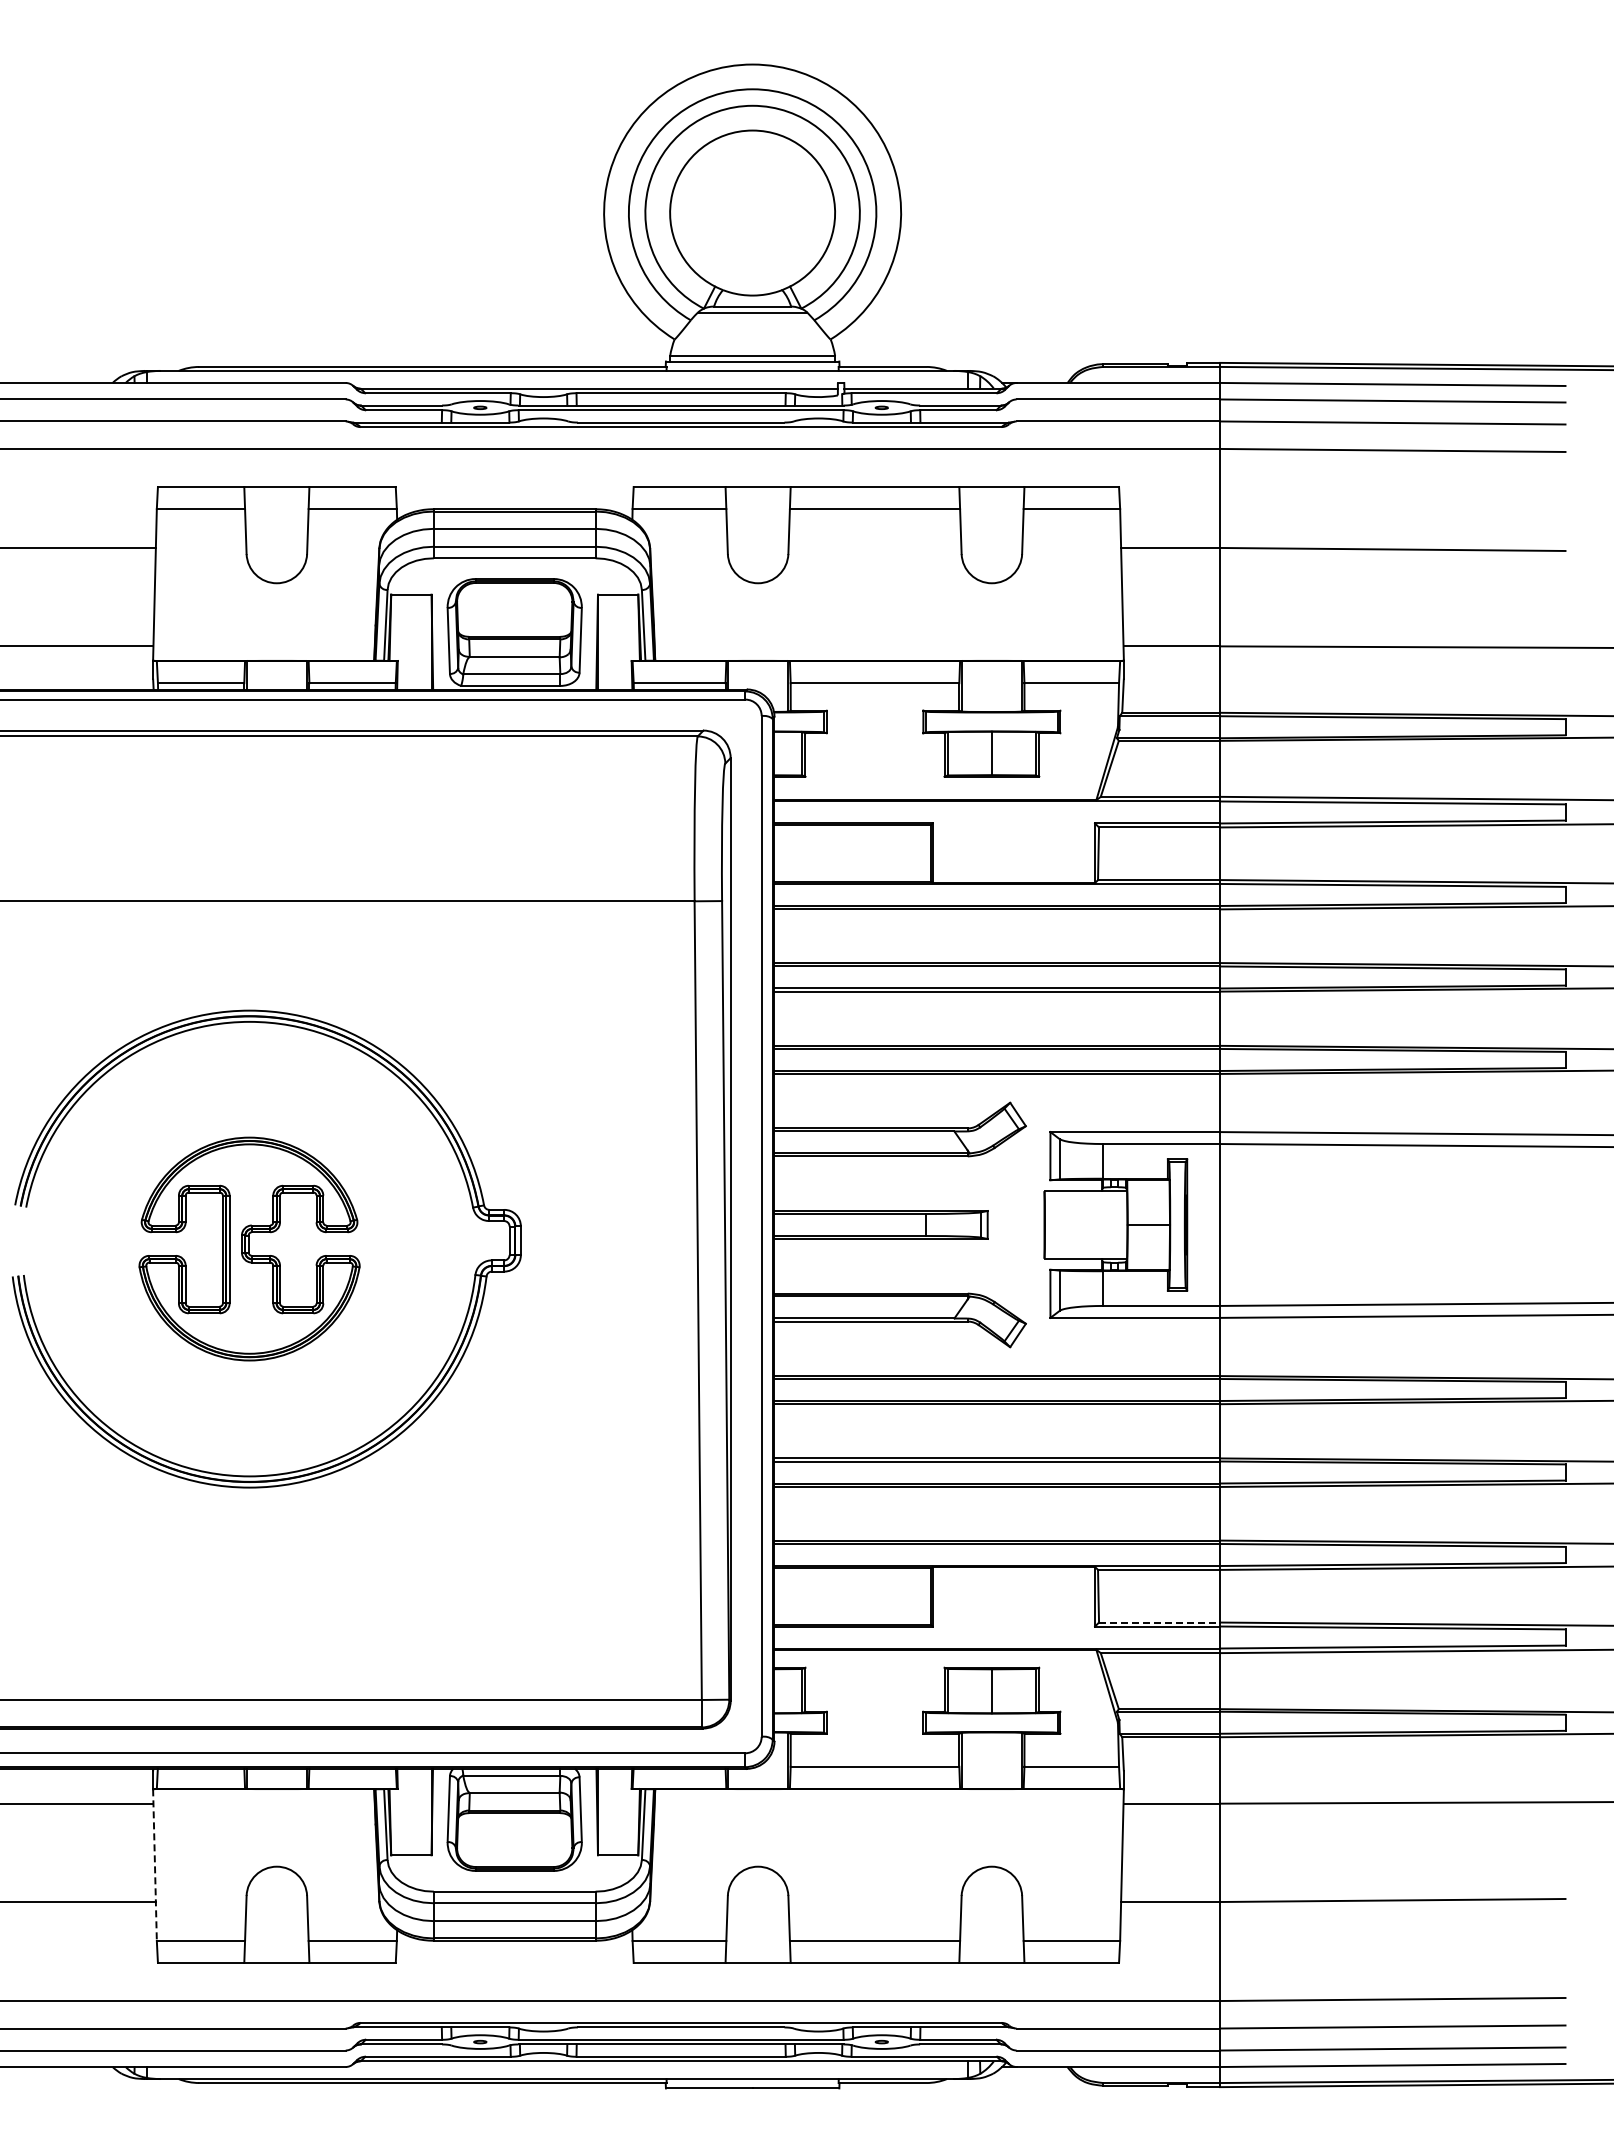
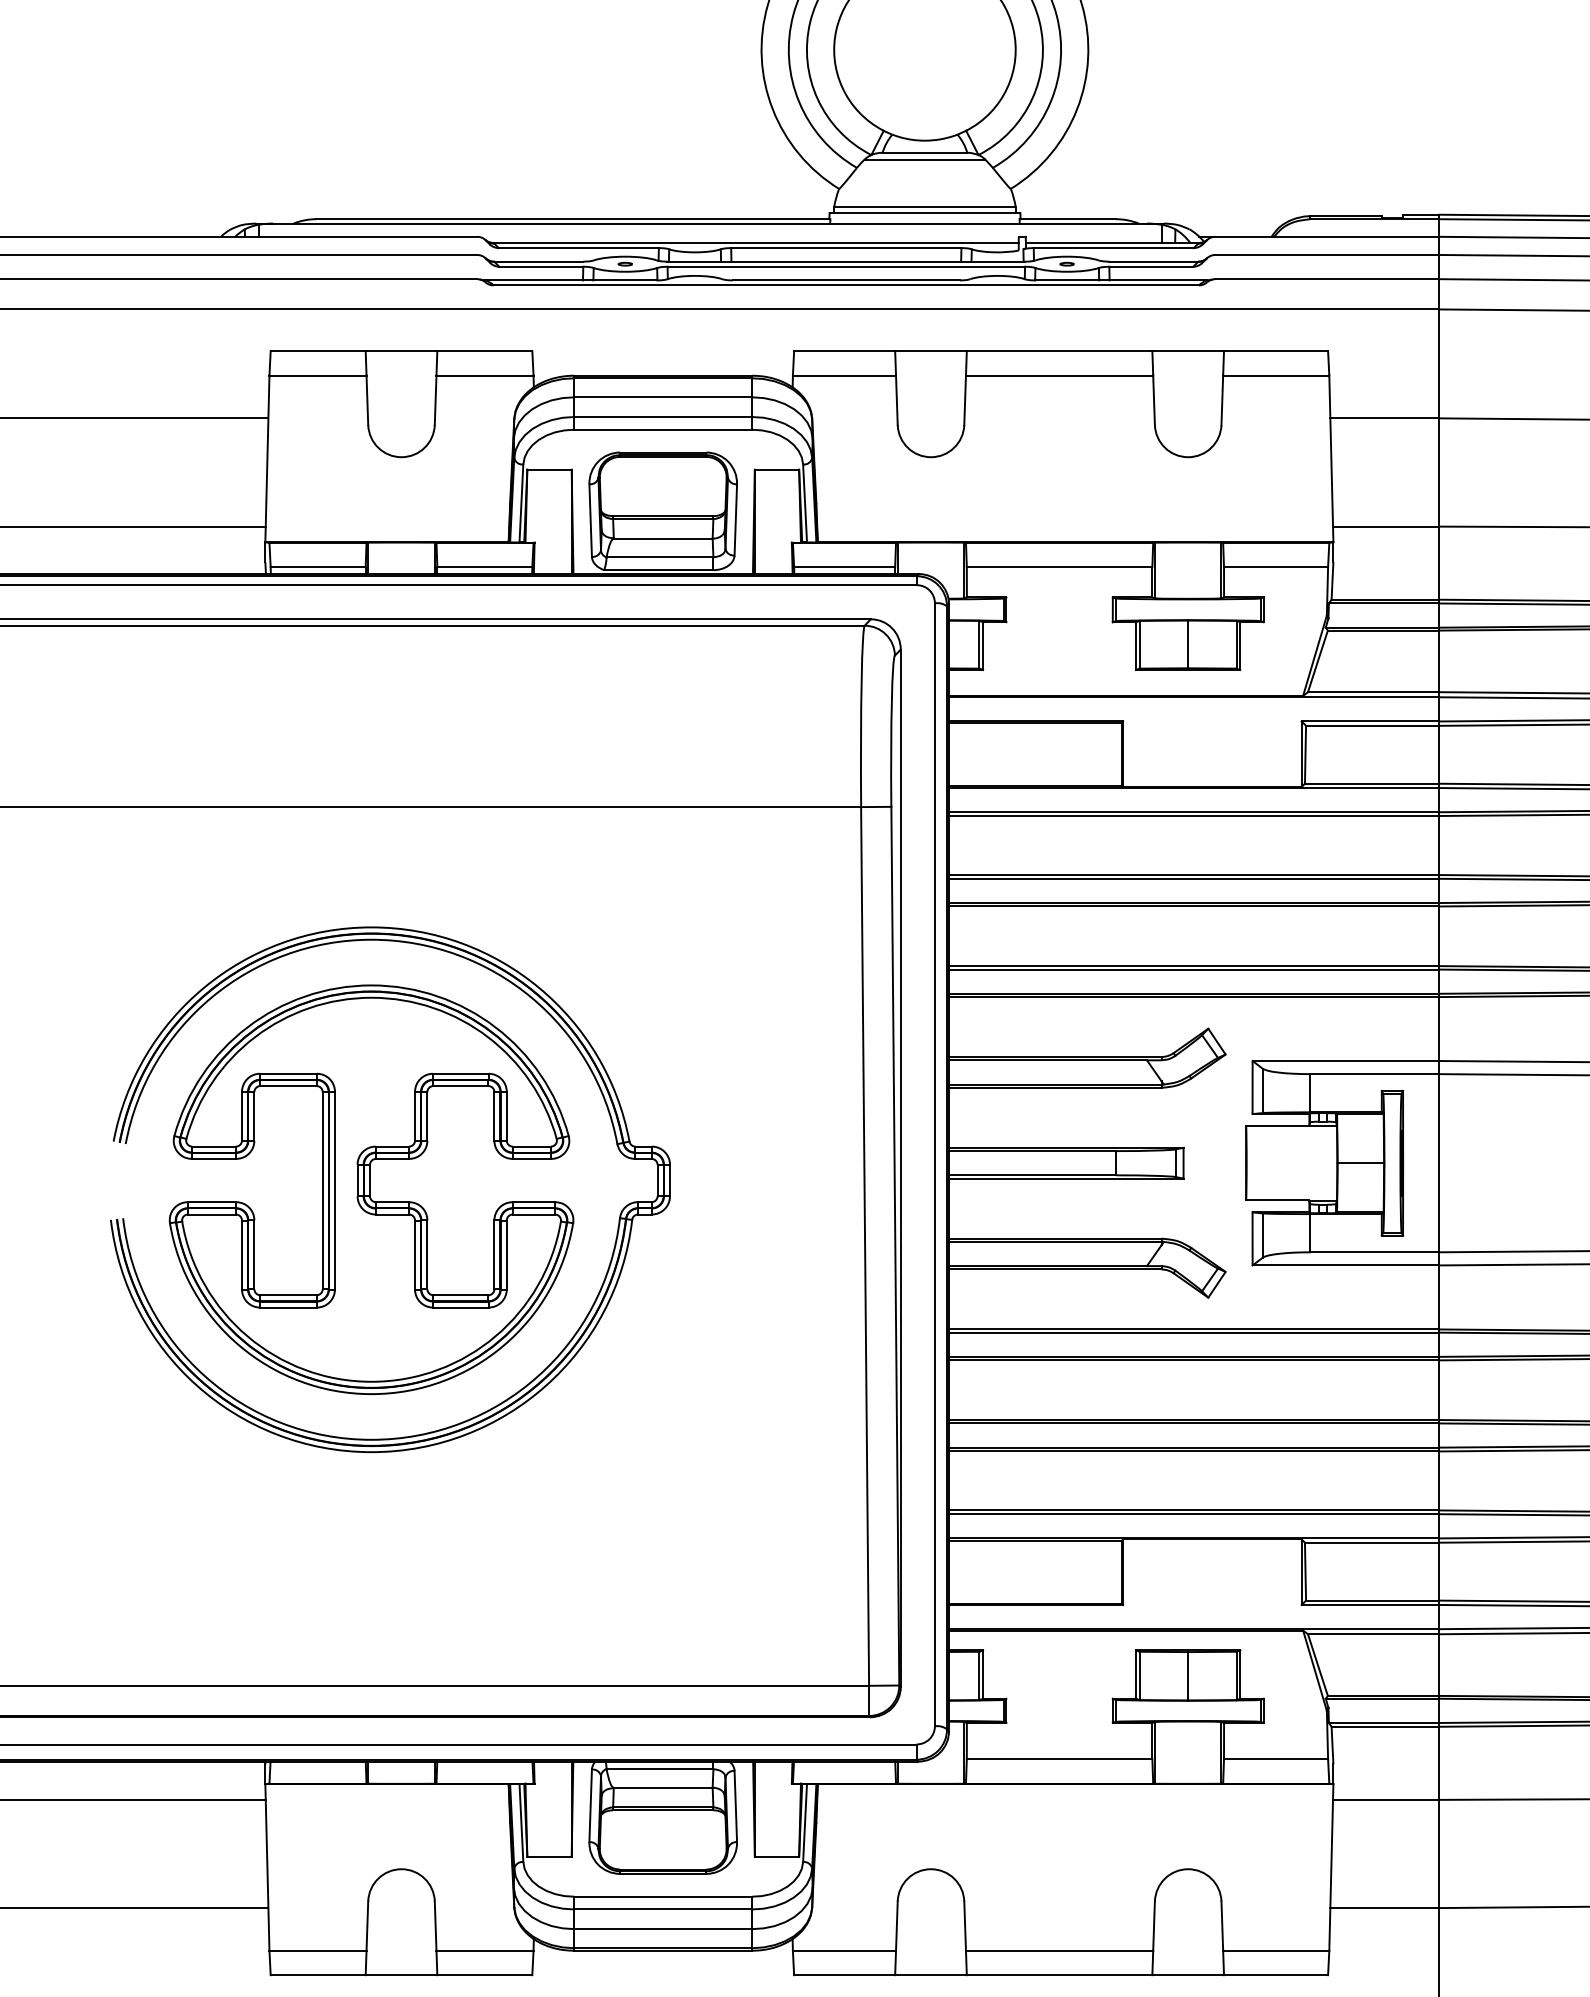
part: (249, 1248) -> (371, 1189), size x1.67
line: (1159, 1622) -> (1372, 1600), dashed -> solid
line: (154, 1865) -> (266, 1867), dashed -> solid

